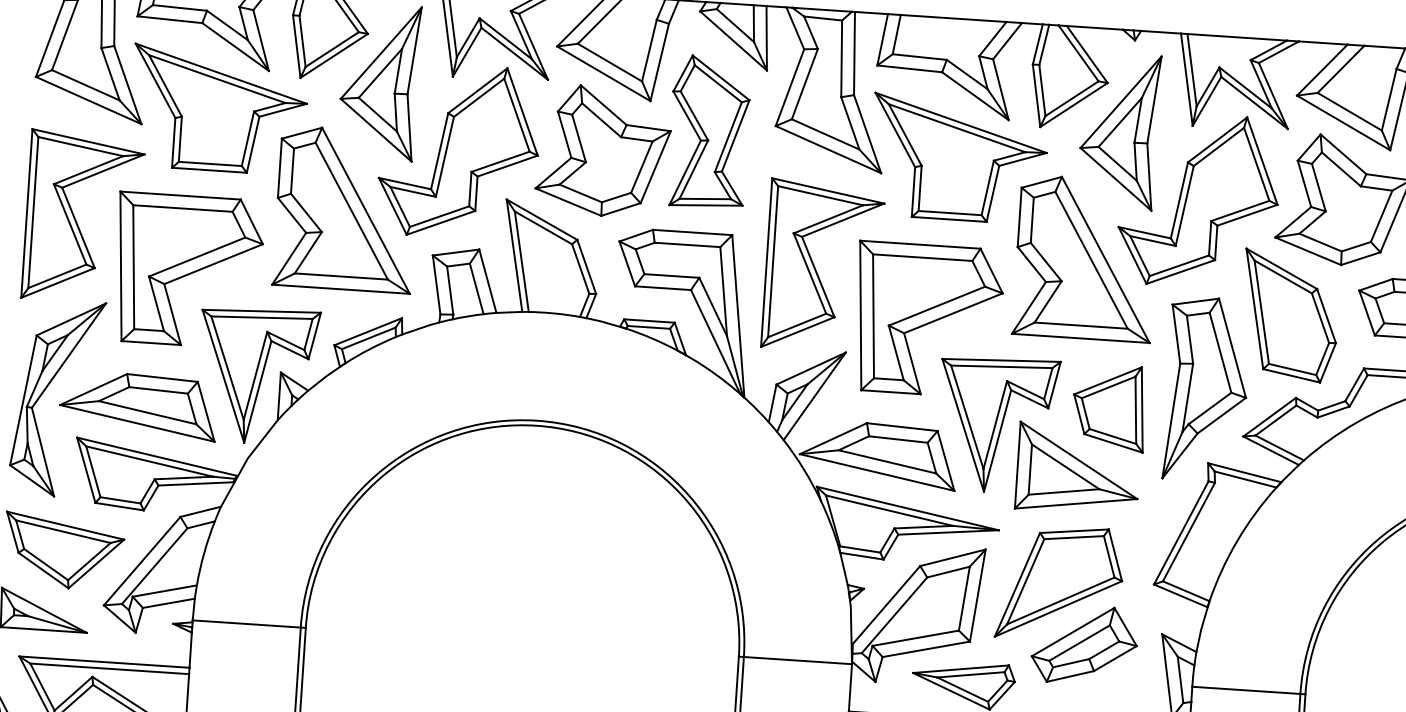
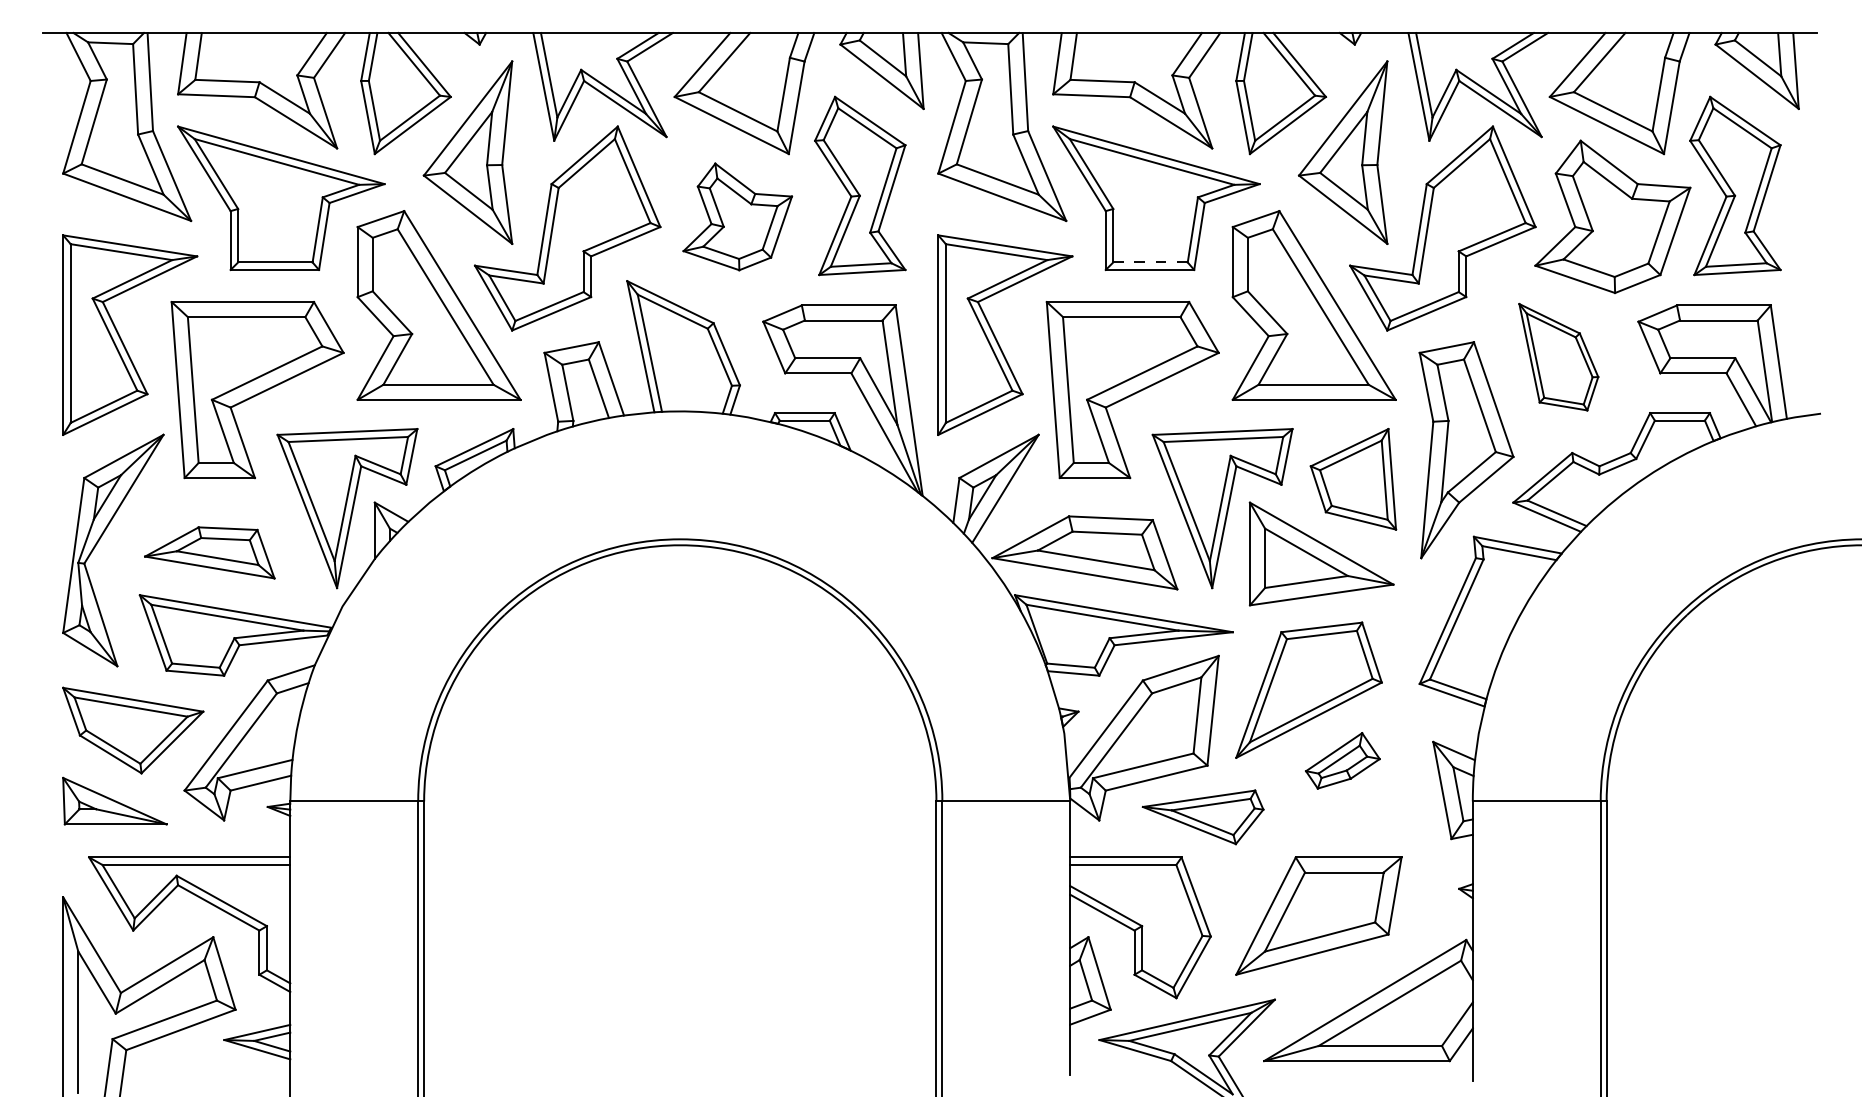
part: (603, 151) -> (737, 216), size x0.7
line: (950, 213) -> (1150, 262), solid -> dashed
part: (1289, 316) -> (1558, 357), size x0.7
part: (138, 405) -> (209, 552), size x0.7
part: (1084, 644) -> (1342, 760), size x0.6

